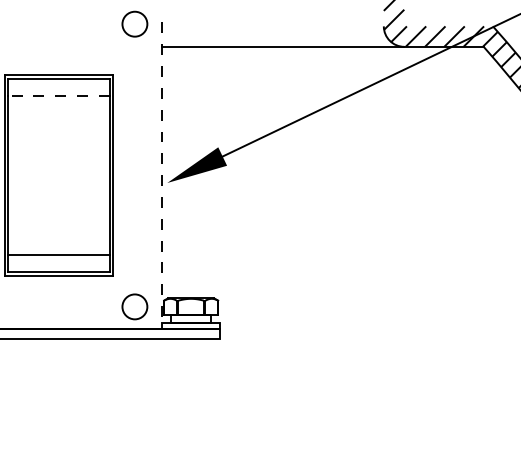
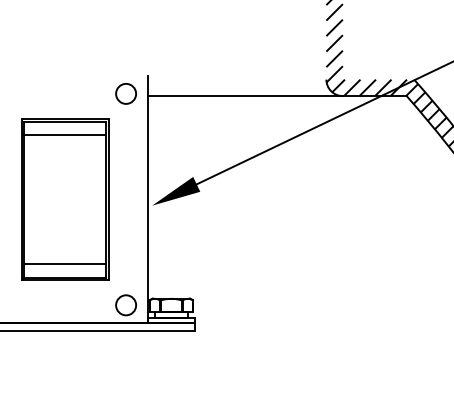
circle: (134, 23) -> (125, 93), moved
line: (59, 95) -> (65, 135), dashed -> solid
line: (161, 176) -> (147, 200), dashed -> solid

